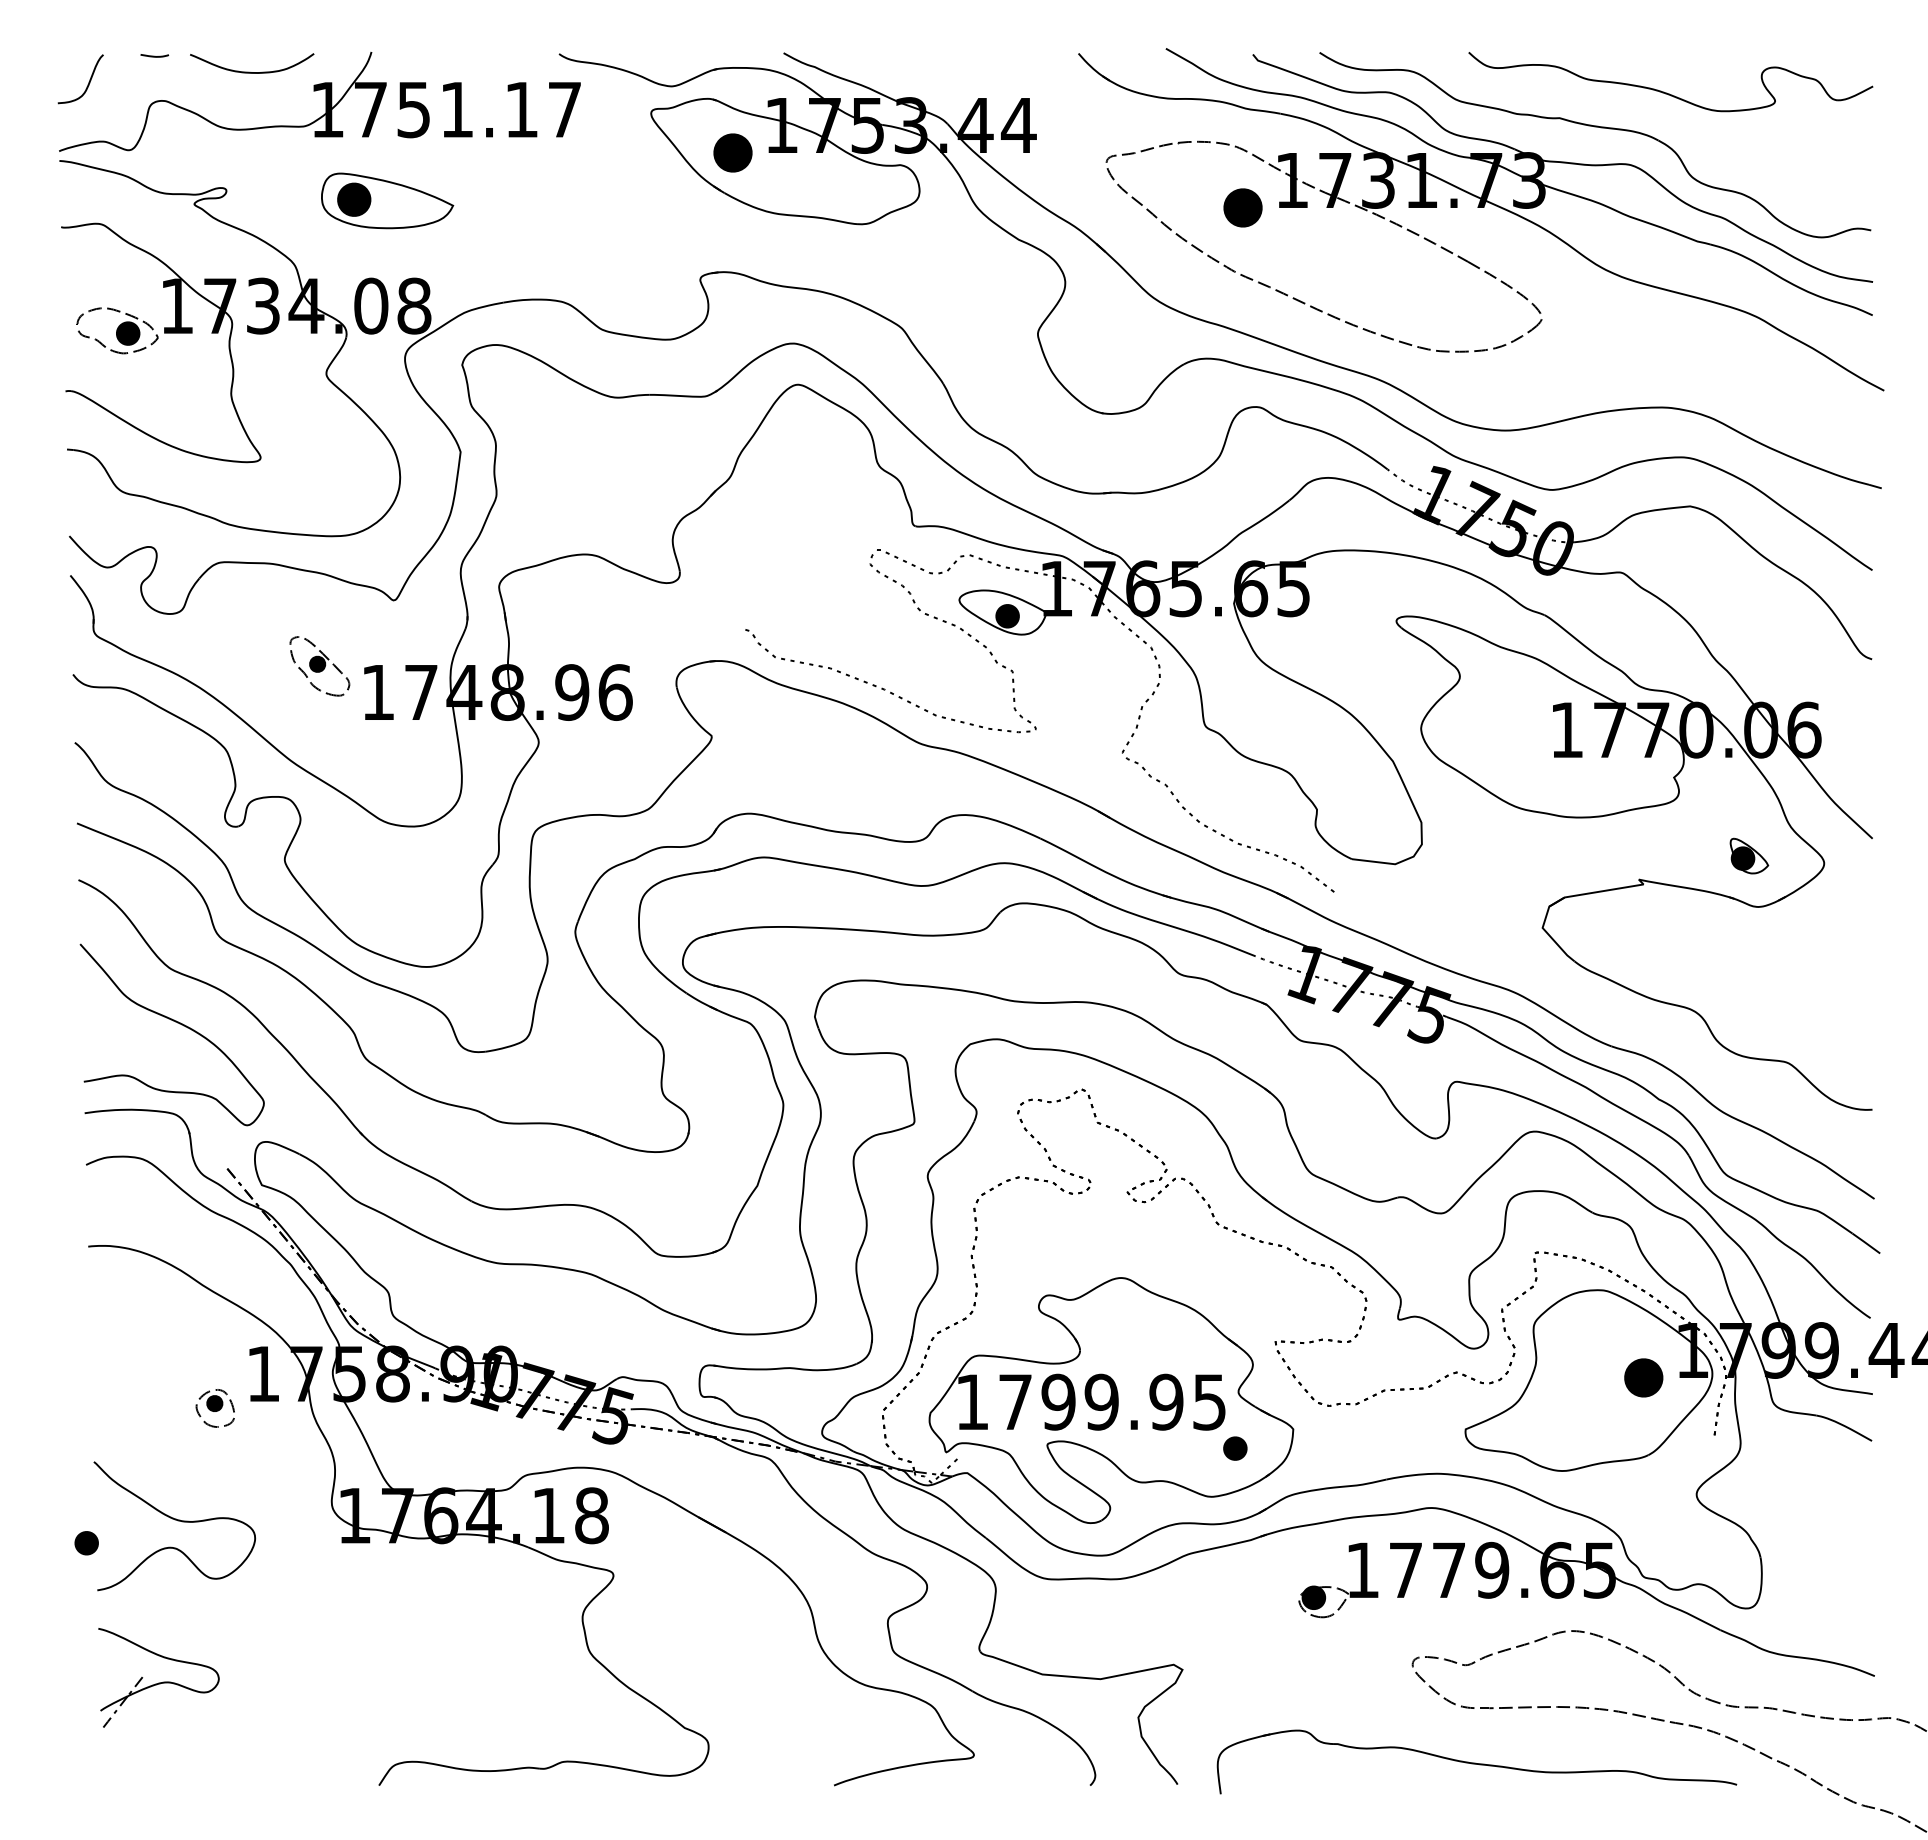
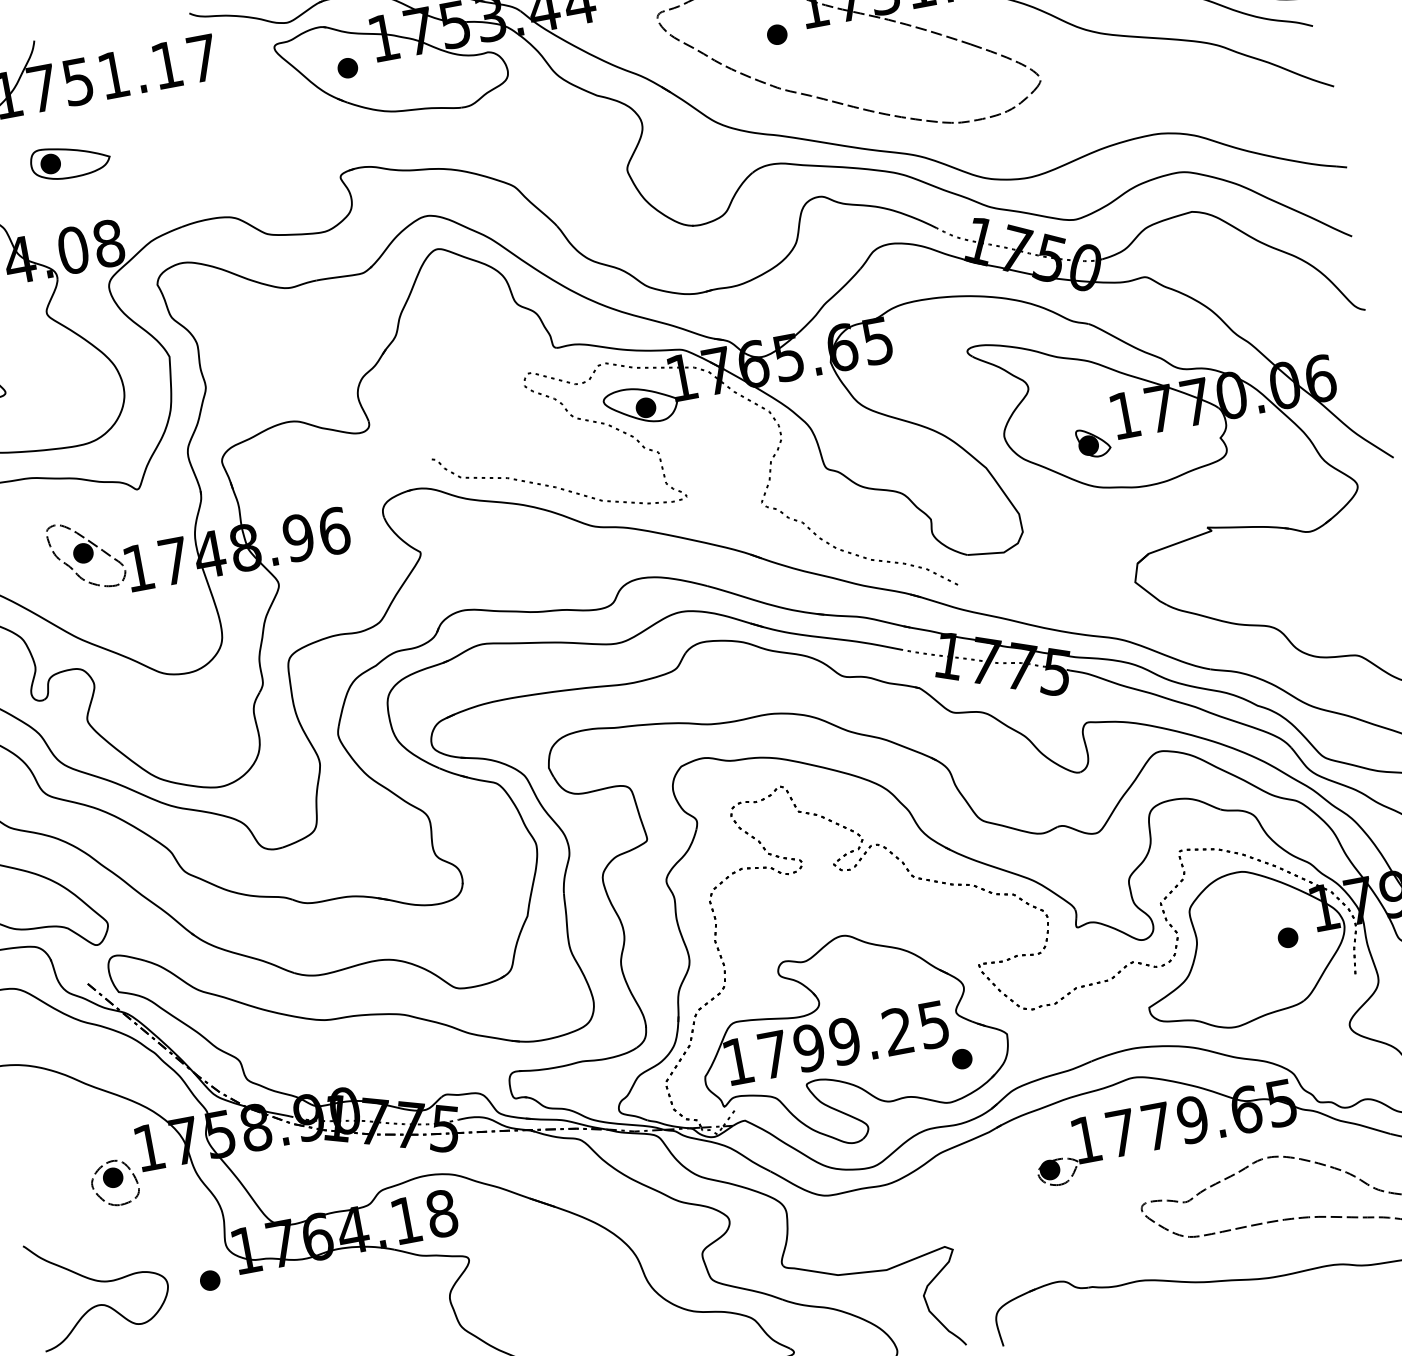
part: (732, 152) -> (347, 67), size x0.62
part: (387, 200) -> (70, 160), size x0.71
part: (1243, 207) -> (777, 34), size x0.62
part: (319, 666) -> (86, 555), size x1.43
part: (1749, 855) -> (1093, 442), moved
part: (1643, 1377) -> (1287, 937), size x0.62
text: (1166, 1401) -> (898, 1030), 1799.95 -> 1799.25
part: (215, 1408) -> (115, 1183), size x1.43
part: (86, 1543) -> (210, 1280), moved

